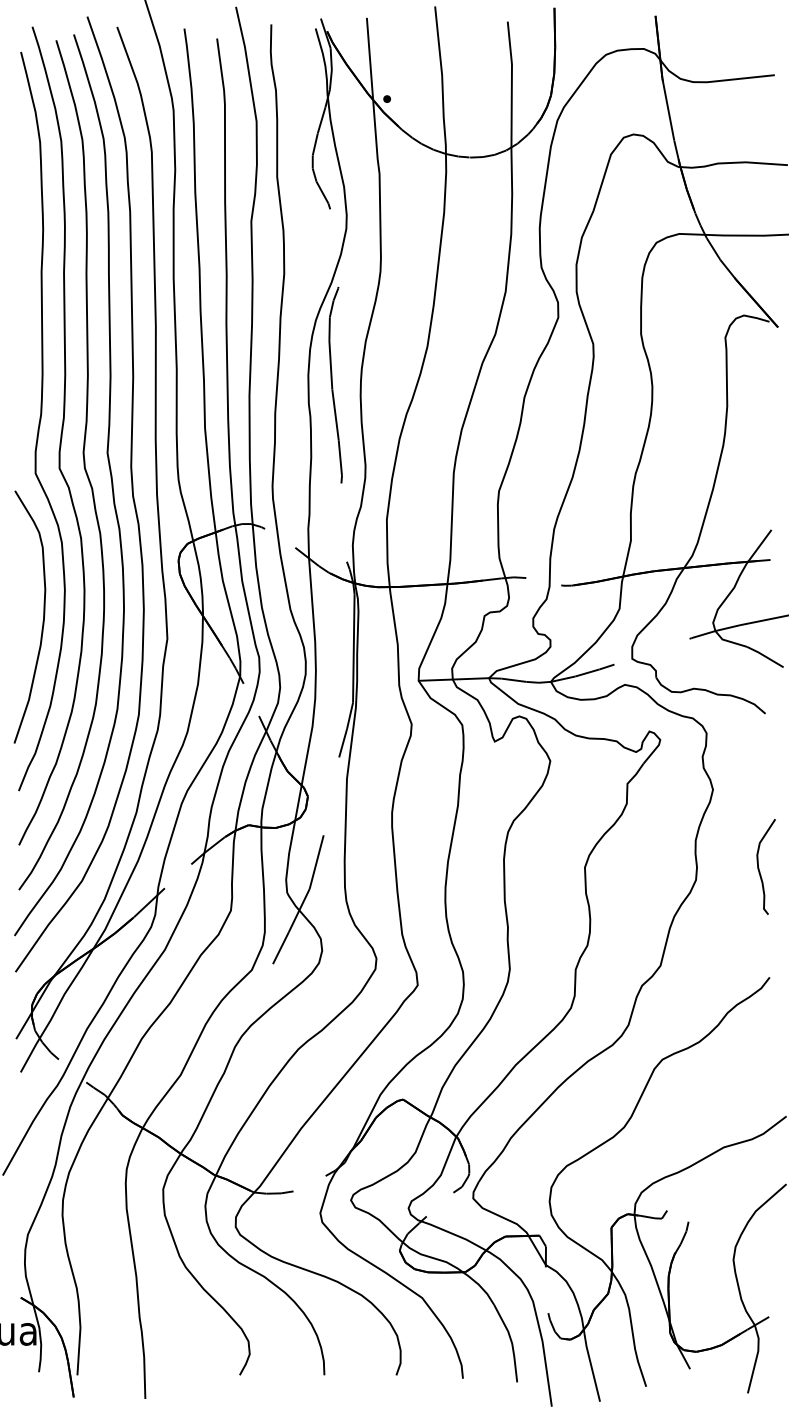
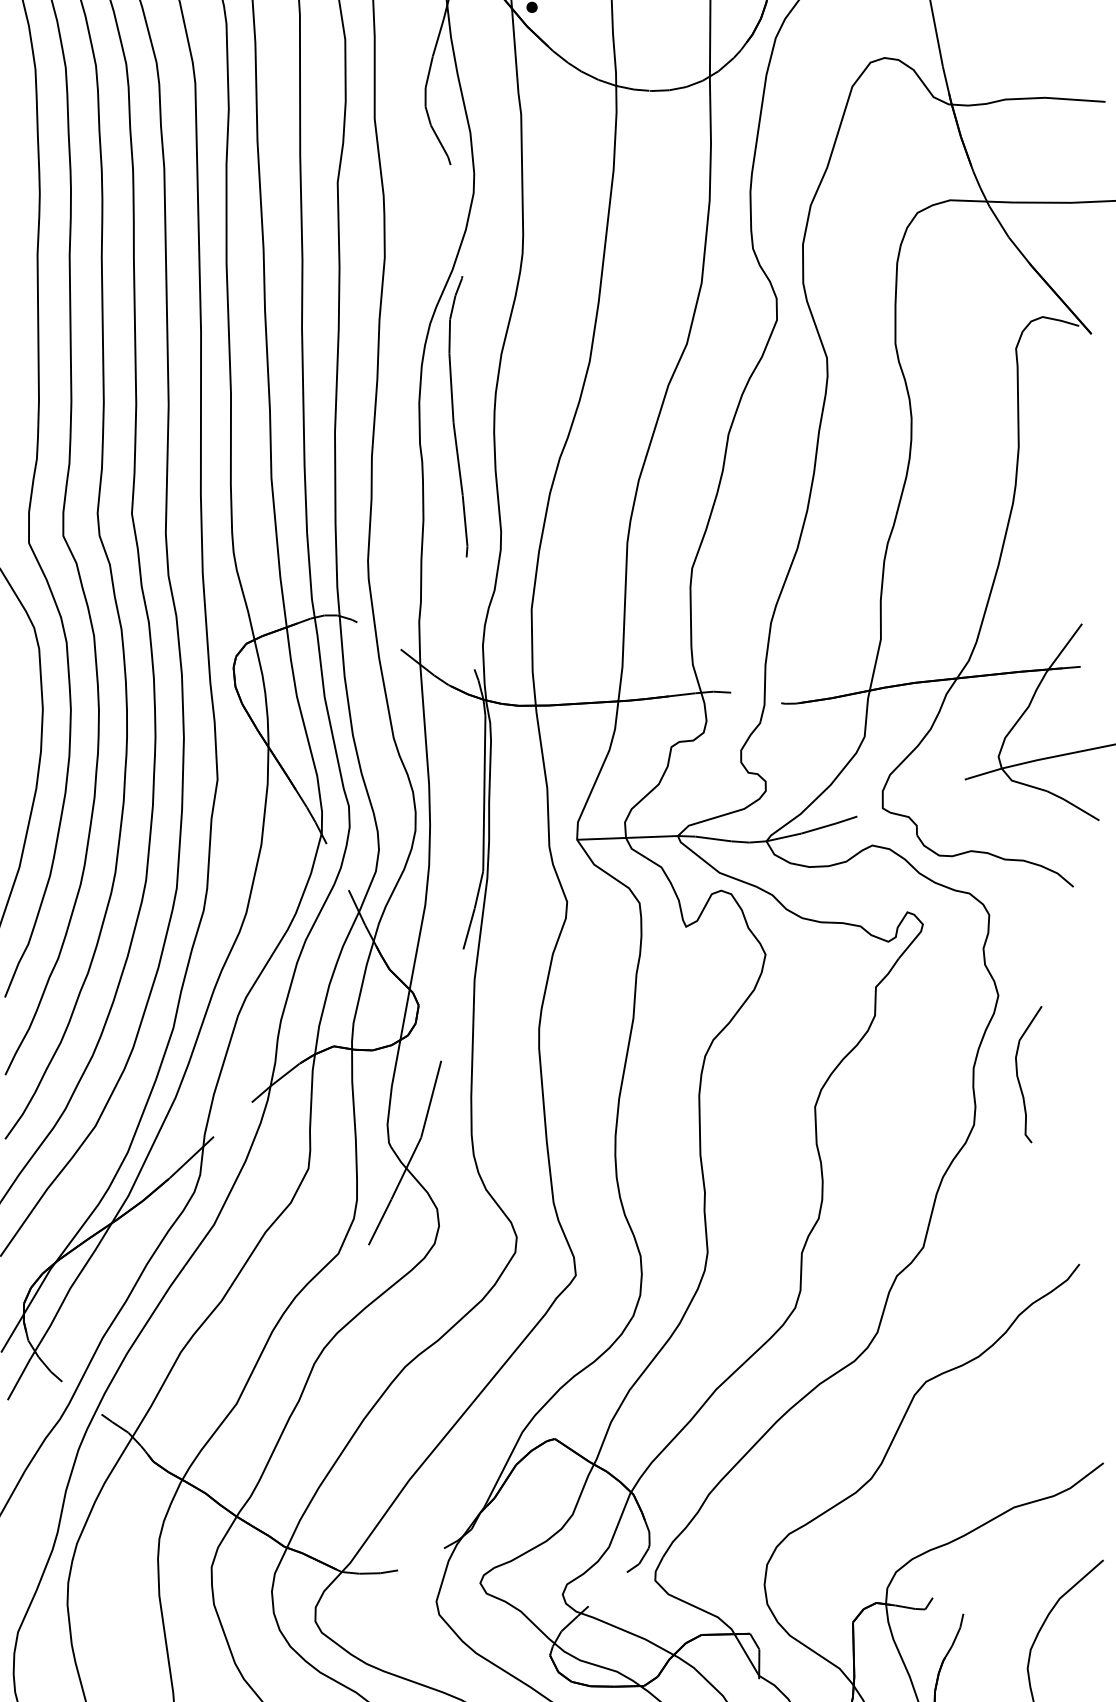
curve: (759, 867) -> (1019, 1075), moved

